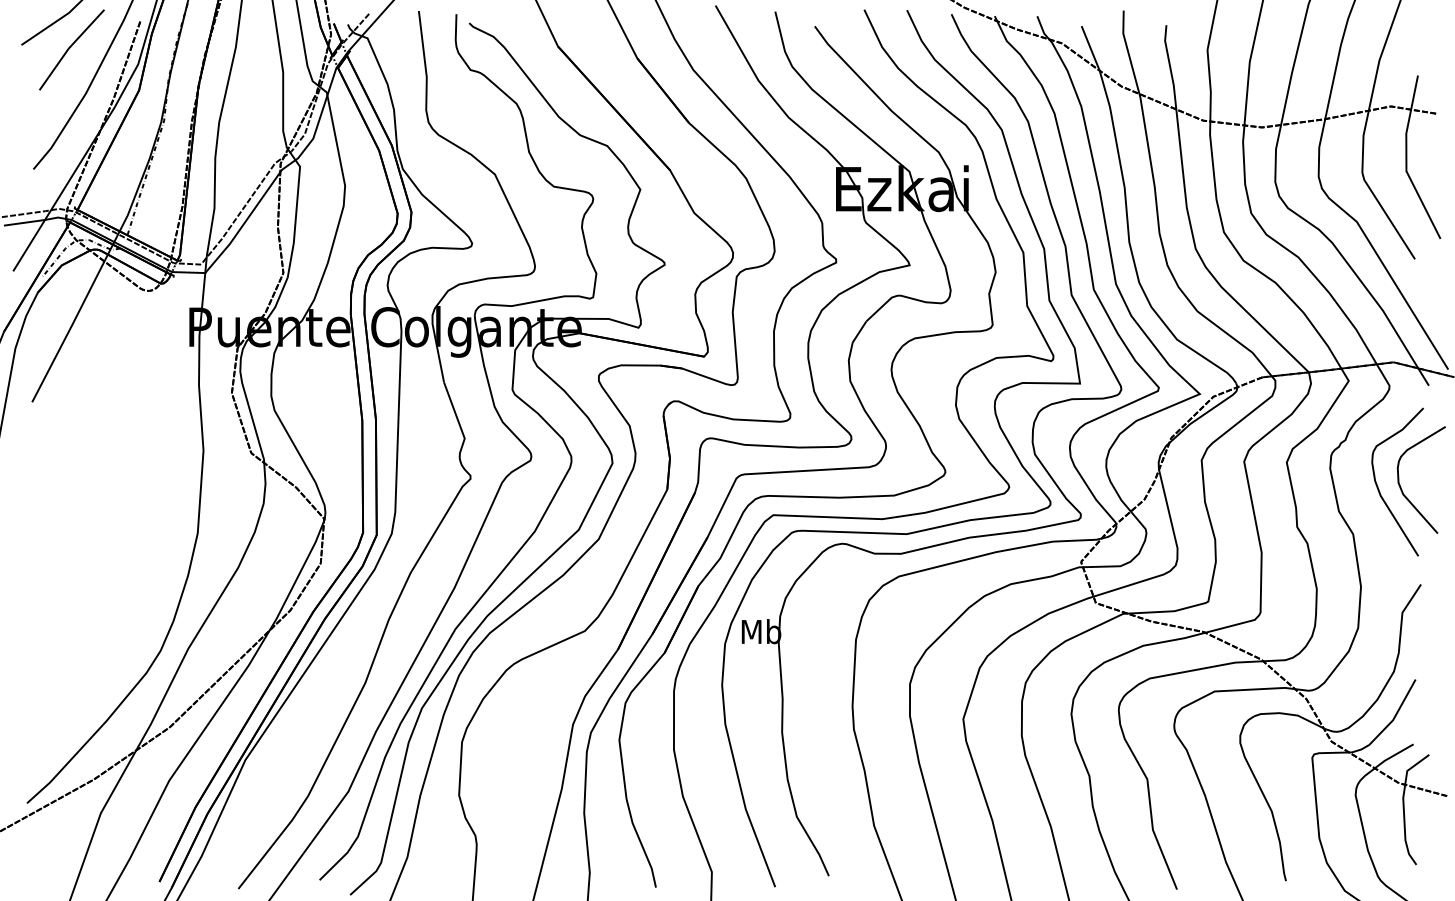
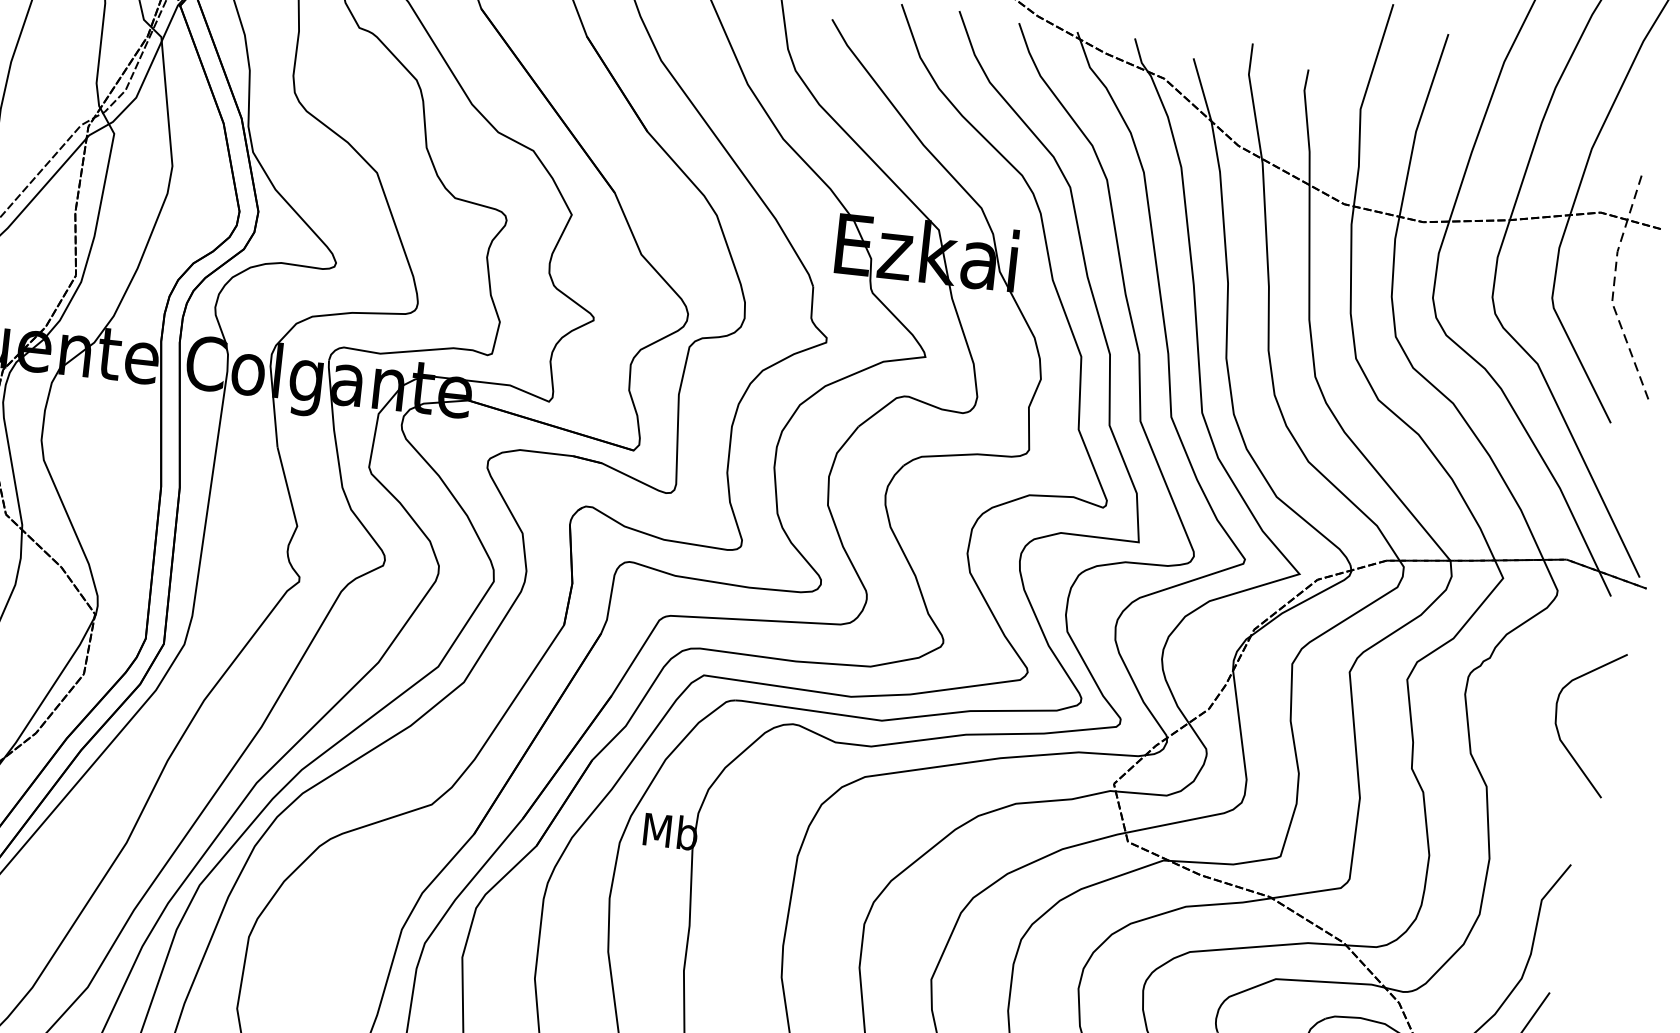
line: (1406, 160) -> (1613, 288), solid -> dashed
curve: (1378, 486) -> (1527, 725), removed

